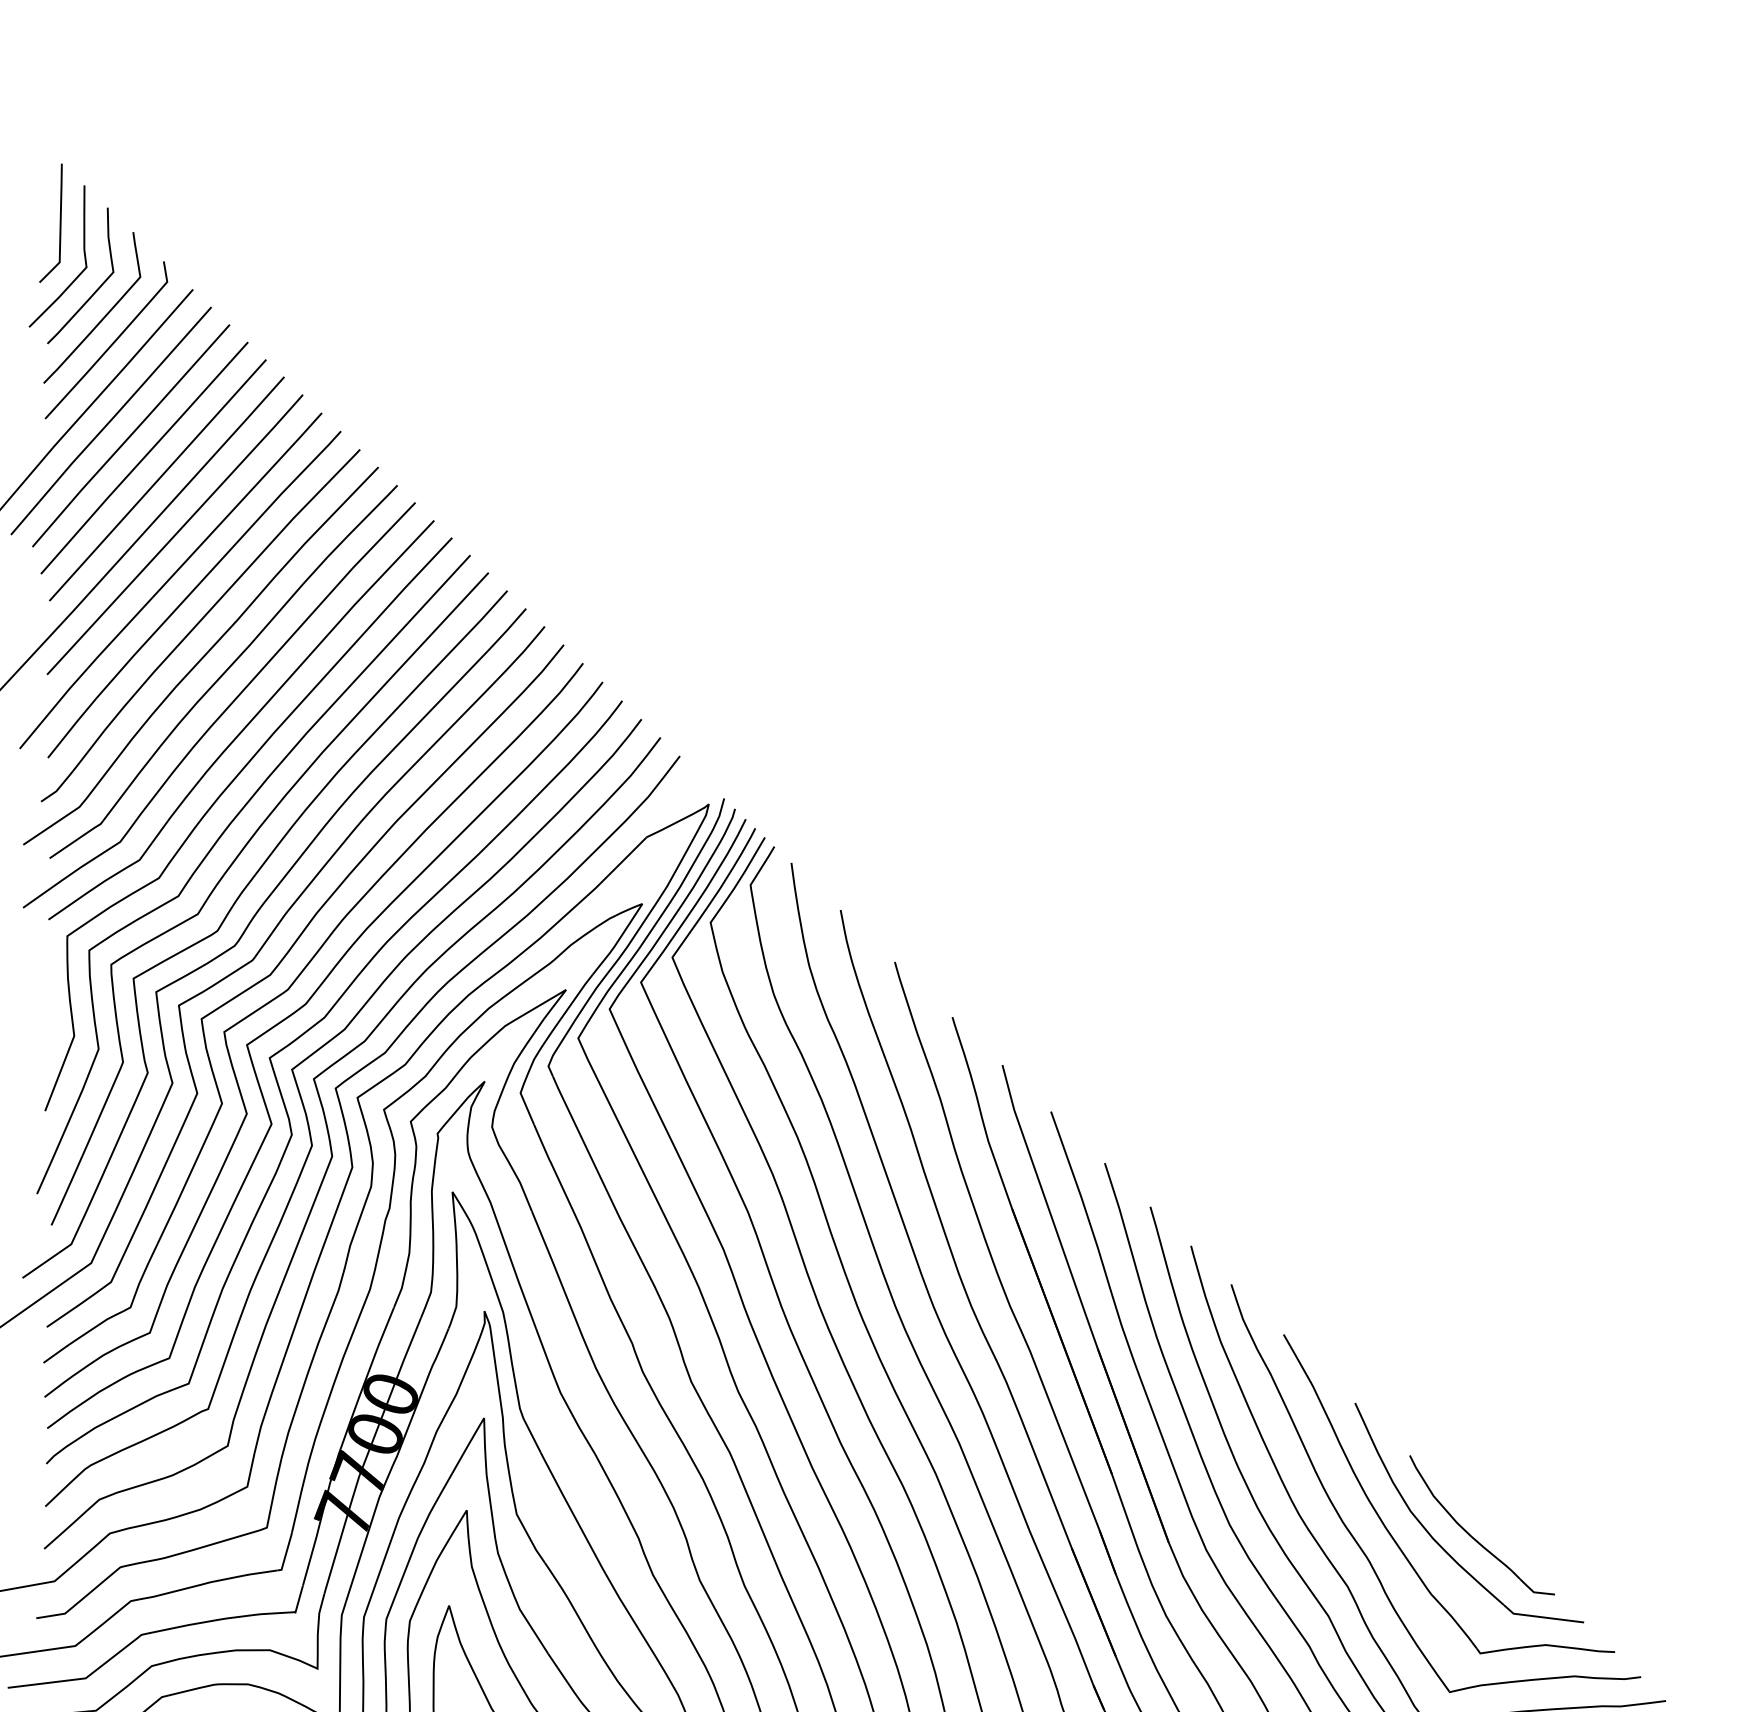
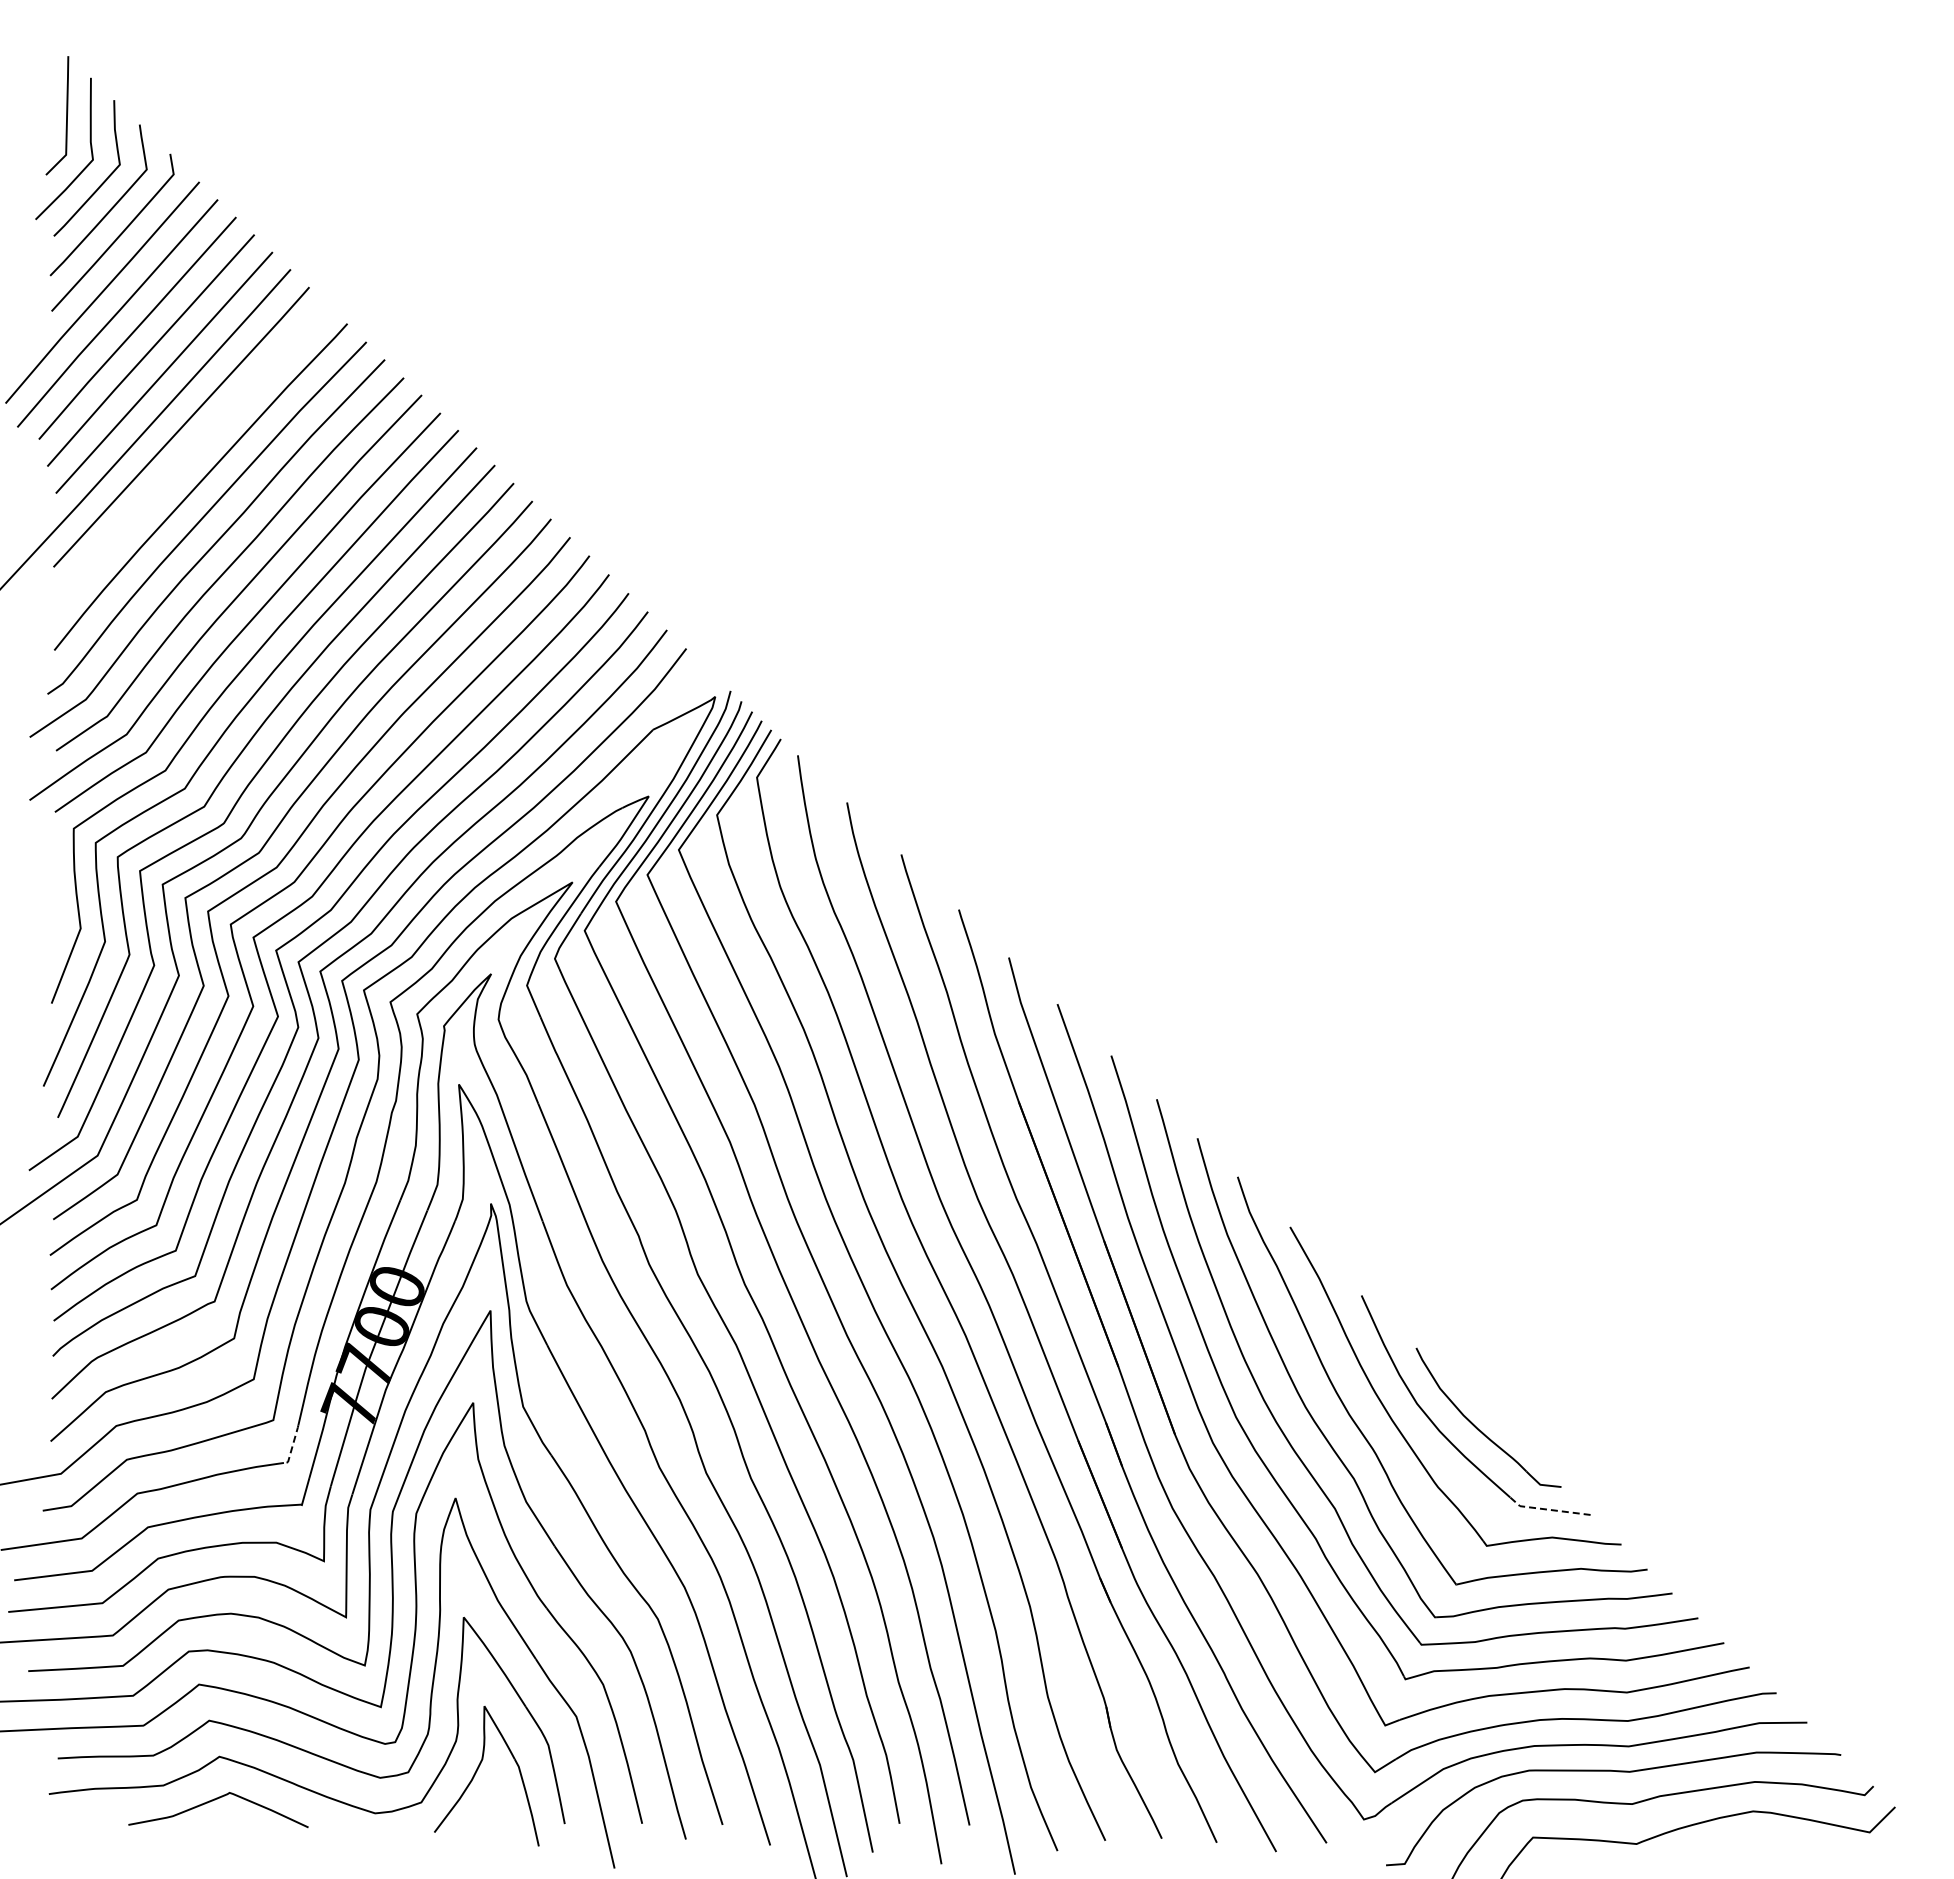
line: (170, 580) -> (176, 472), removed
line: (286, 1554) -> (292, 1446), solid -> dashed
line: (1541, 1617) -> (1547, 1509), solid -> dashed

